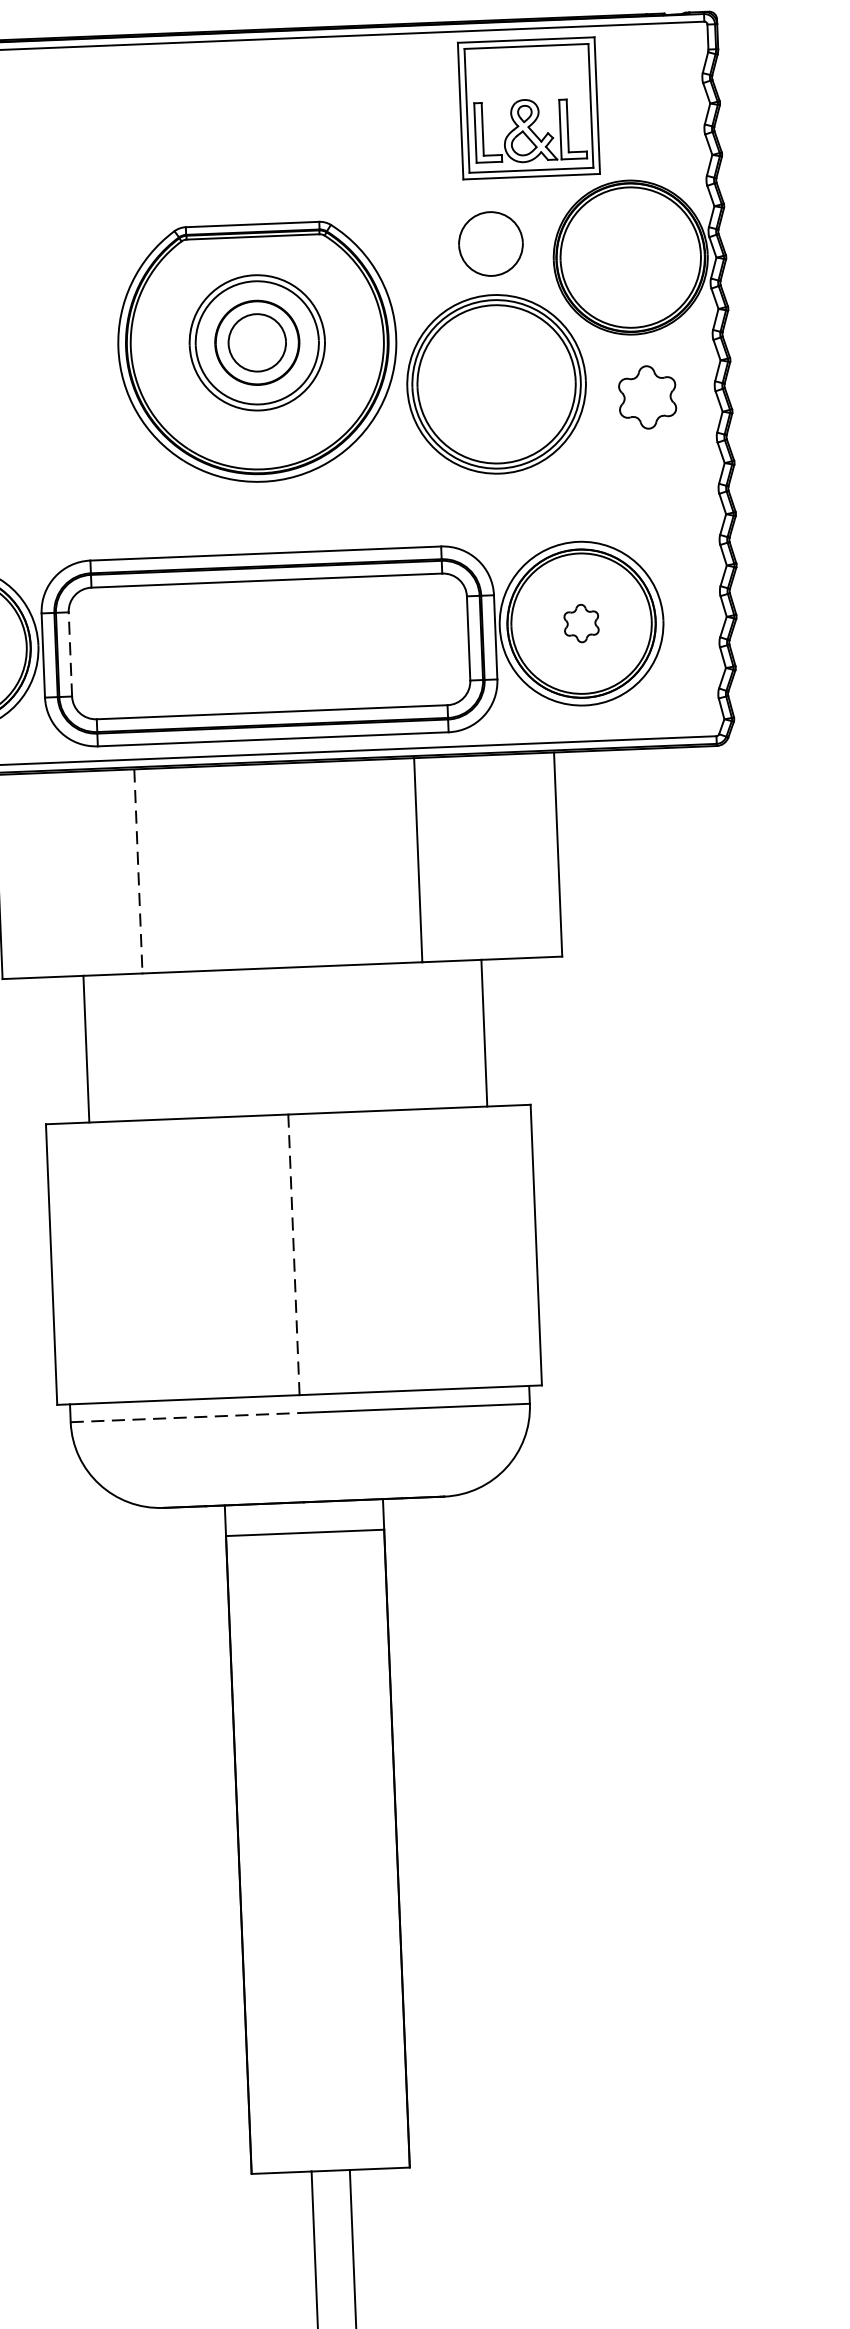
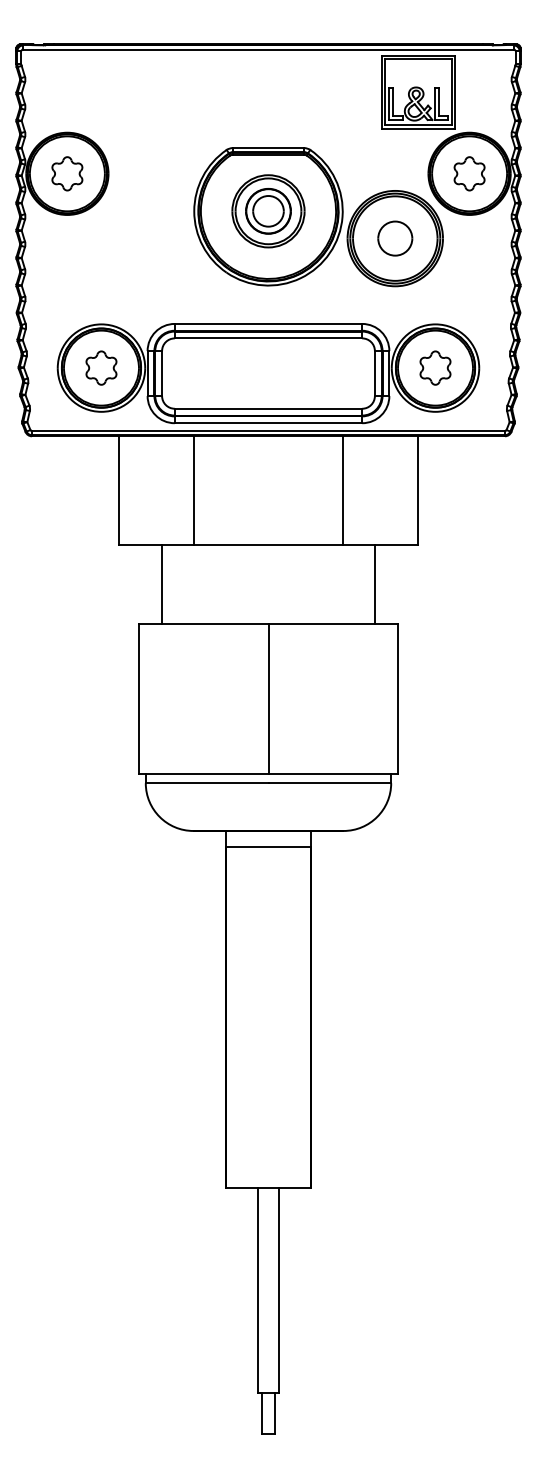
part: (491, 243) -> (395, 238), moved
part: (647, 396) -> (469, 173), moved
part: (581, 622) -> (435, 367), size x1.67
line: (71, 654) -> (162, 373), dashed -> solid
line: (137, 870) -> (193, 490), dashed -> solid
line: (293, 1254) -> (268, 698), dashed -> solid
line: (186, 1418) -> (207, 783), dashed -> solid

